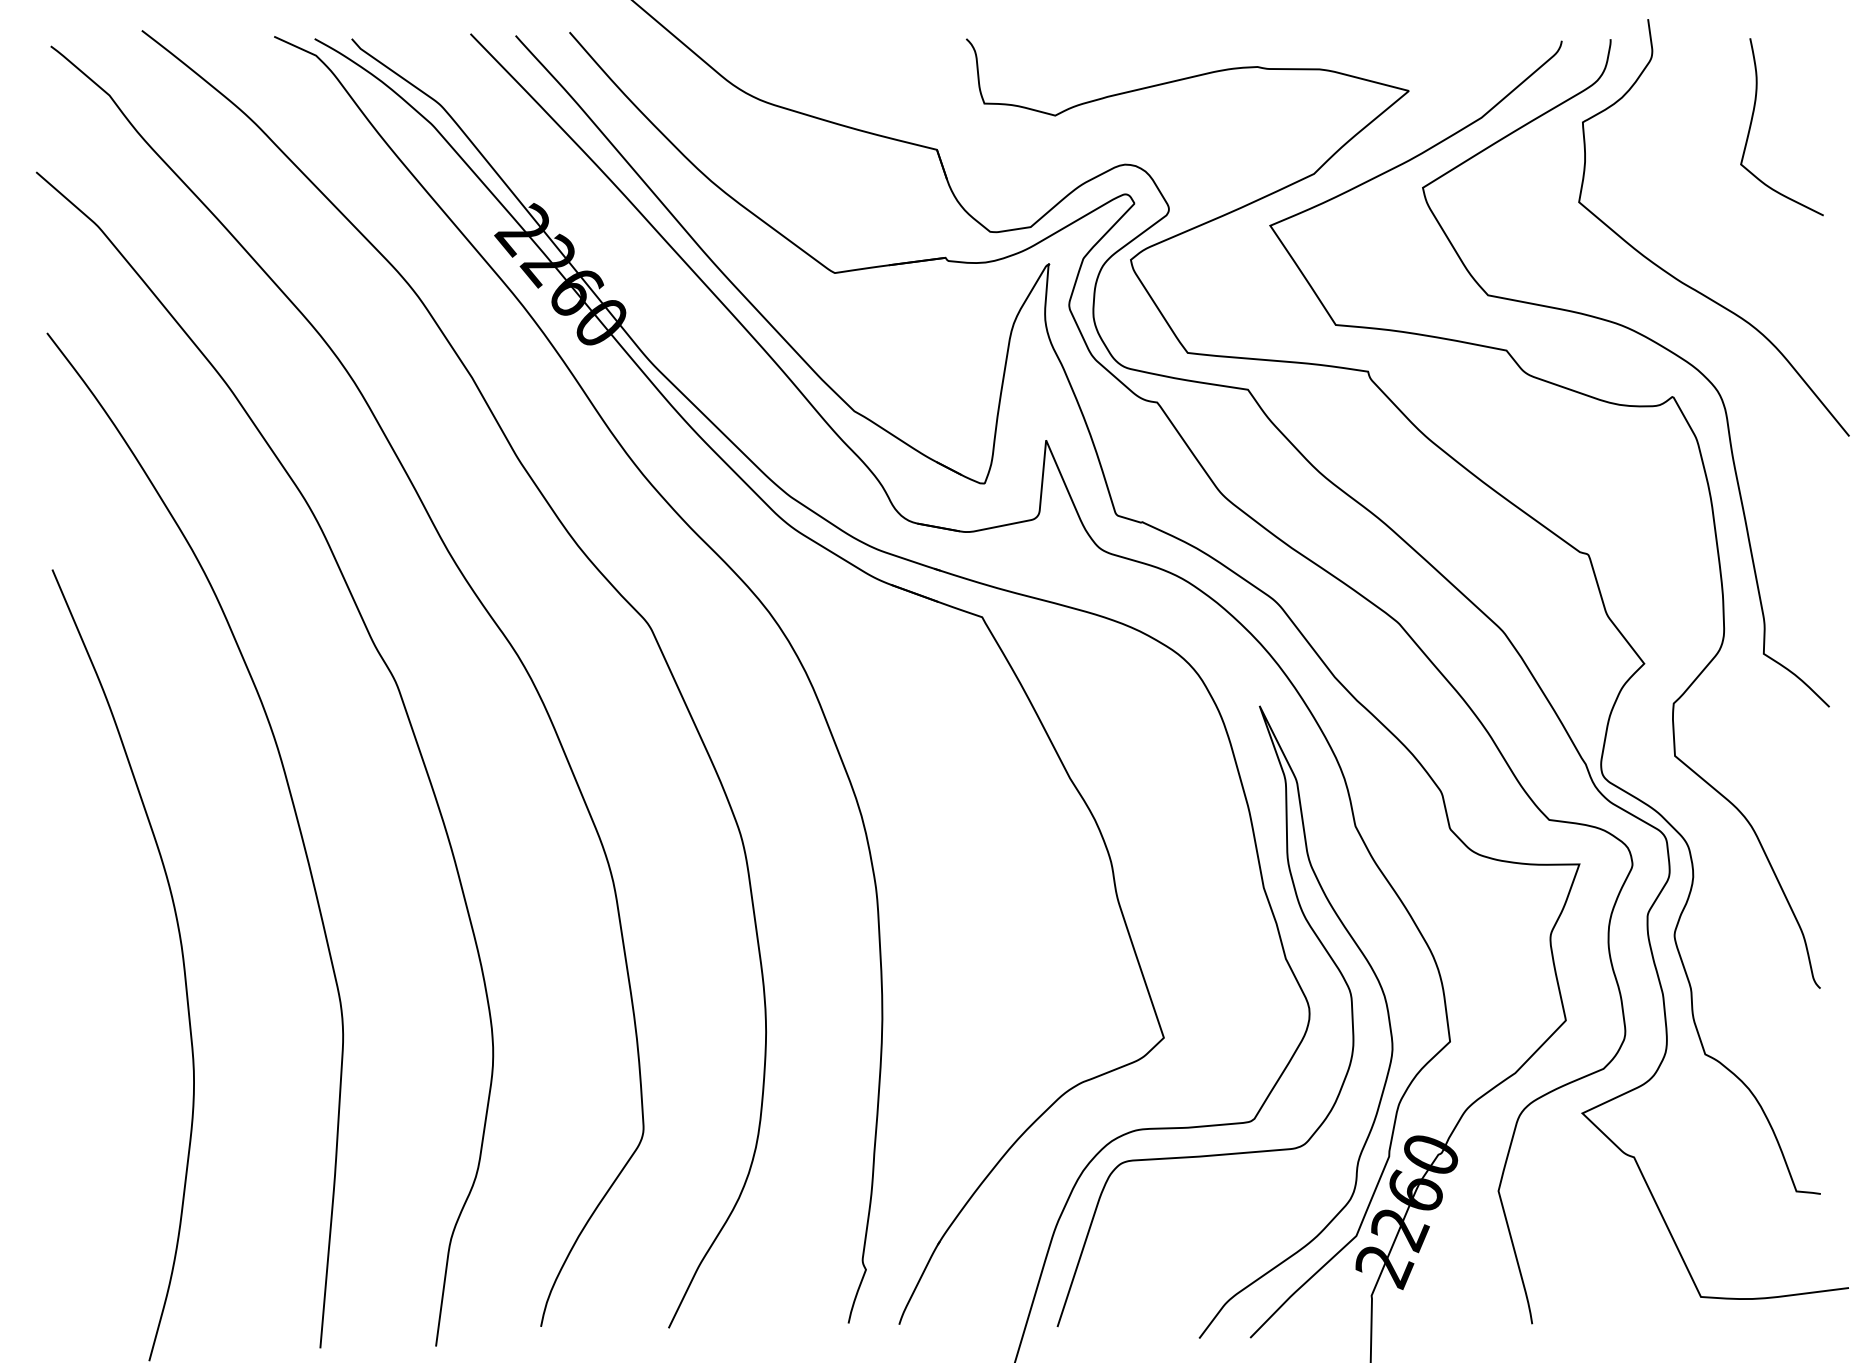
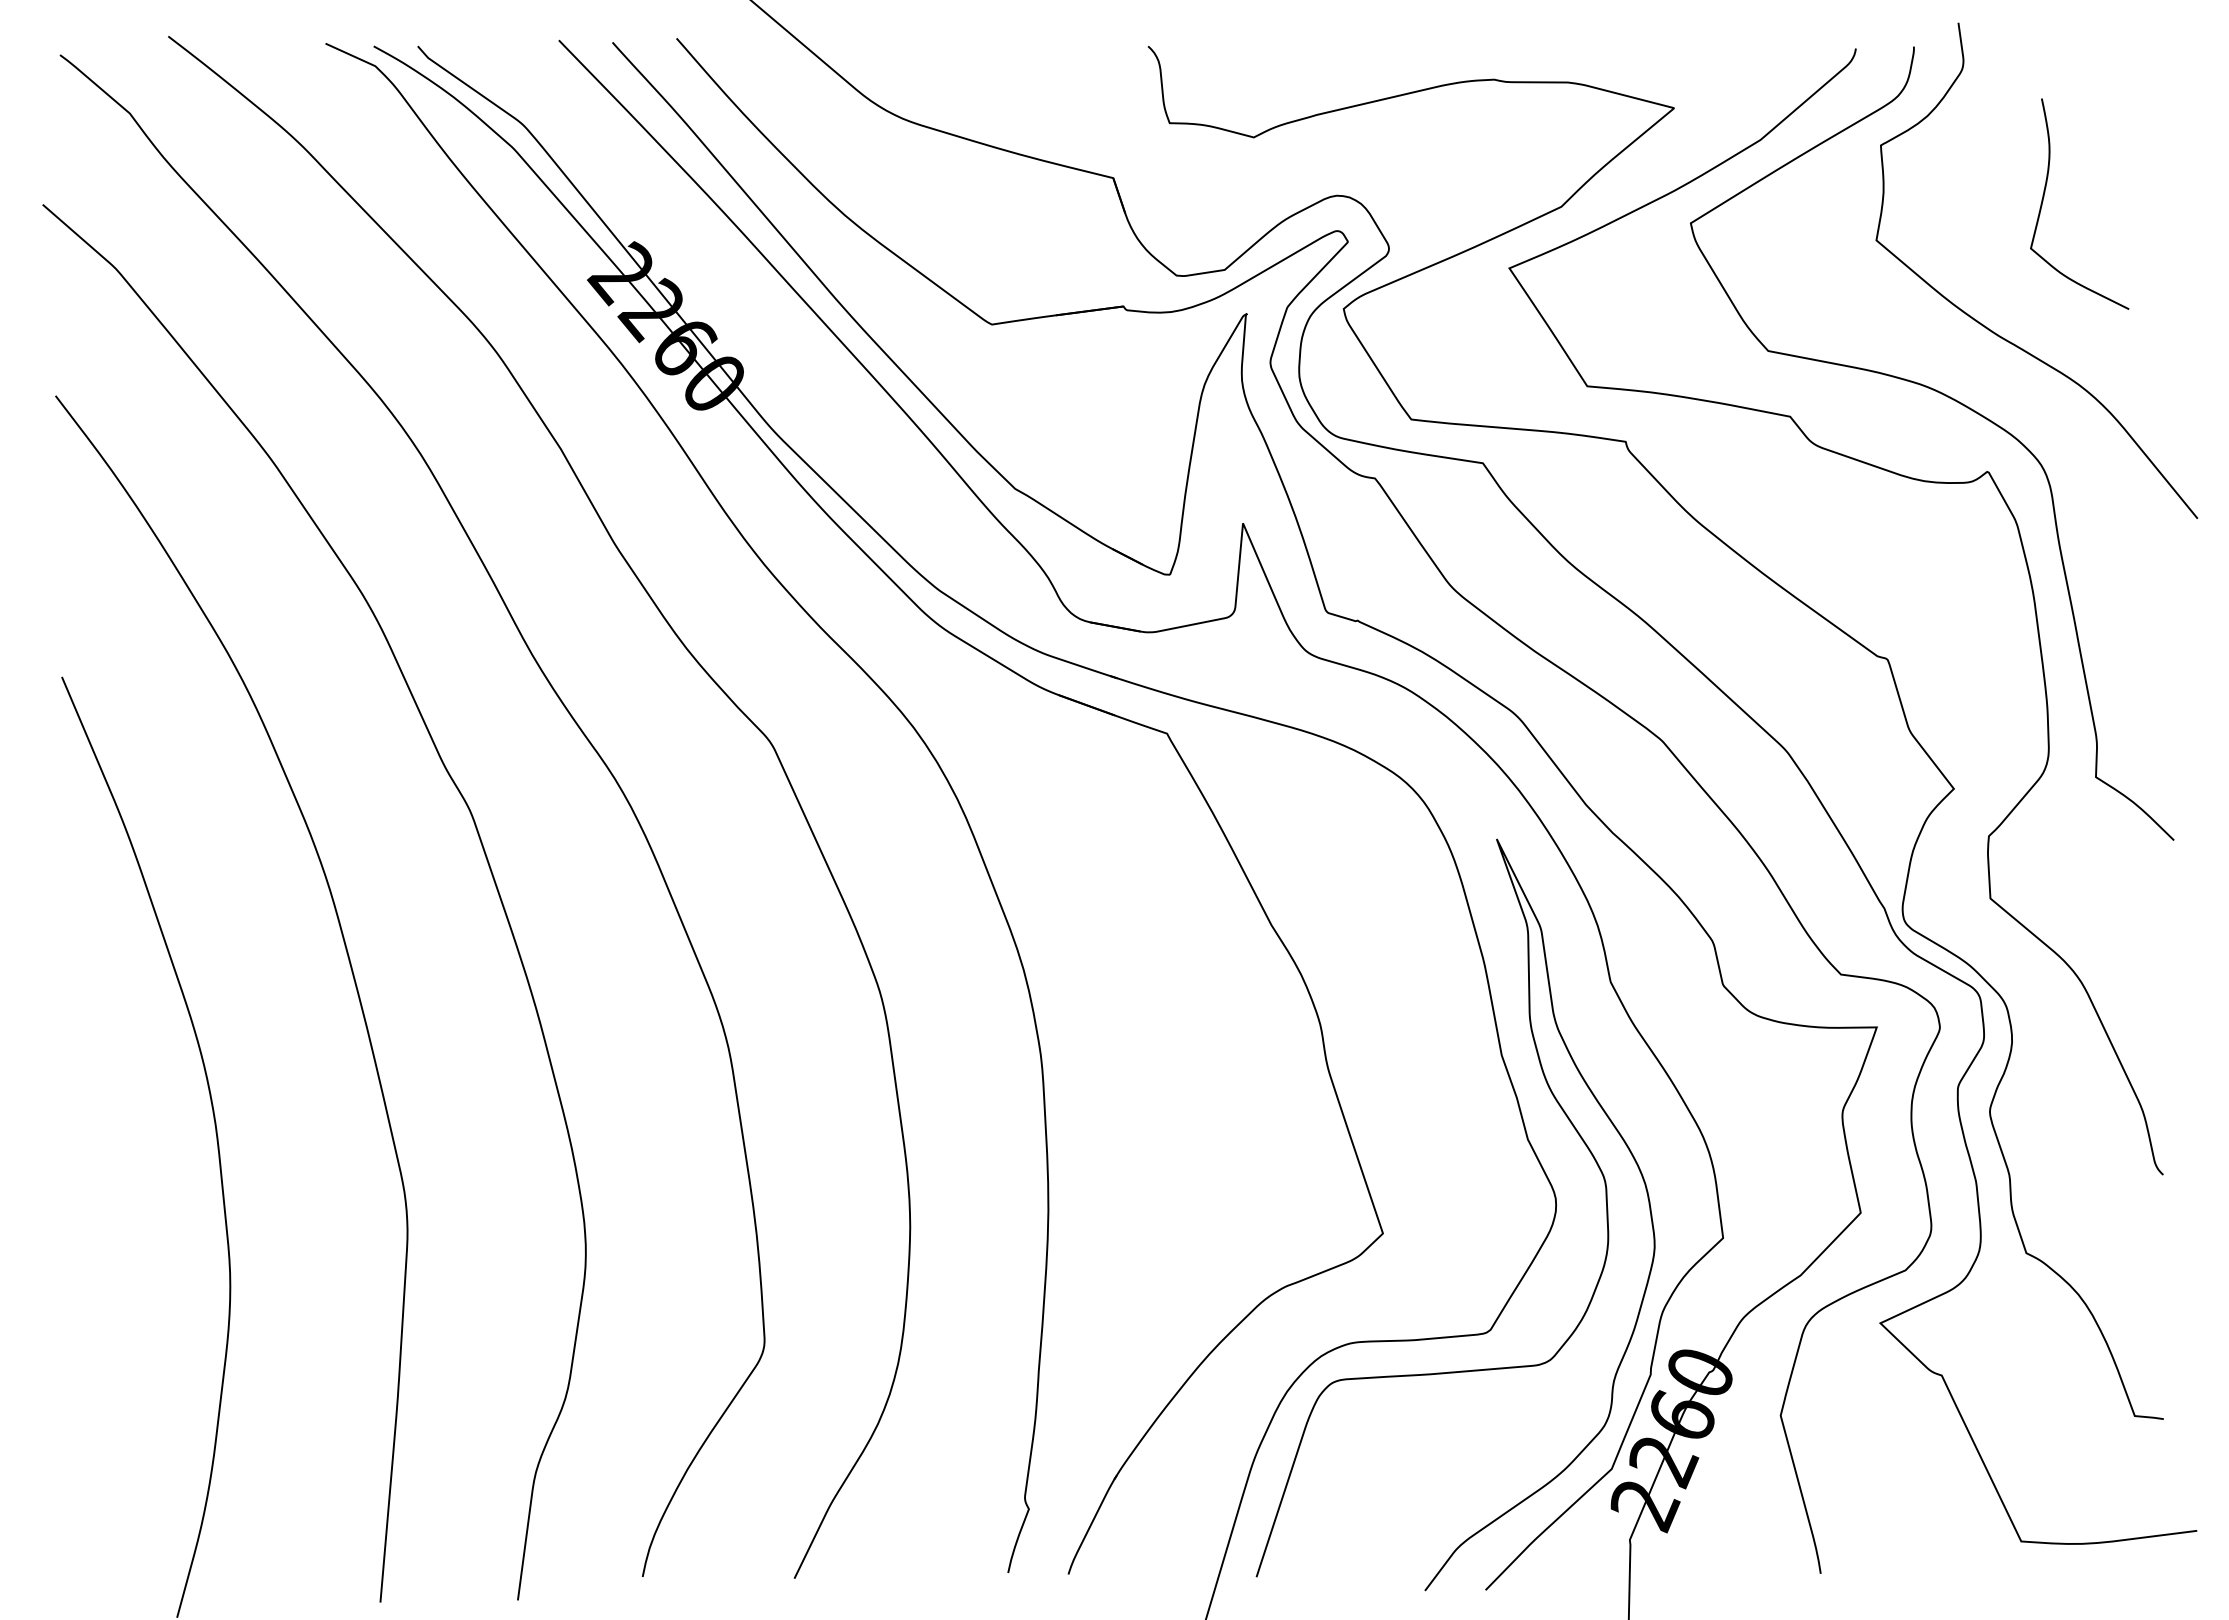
curve: (1752, 121) -> (2044, 197), moved

